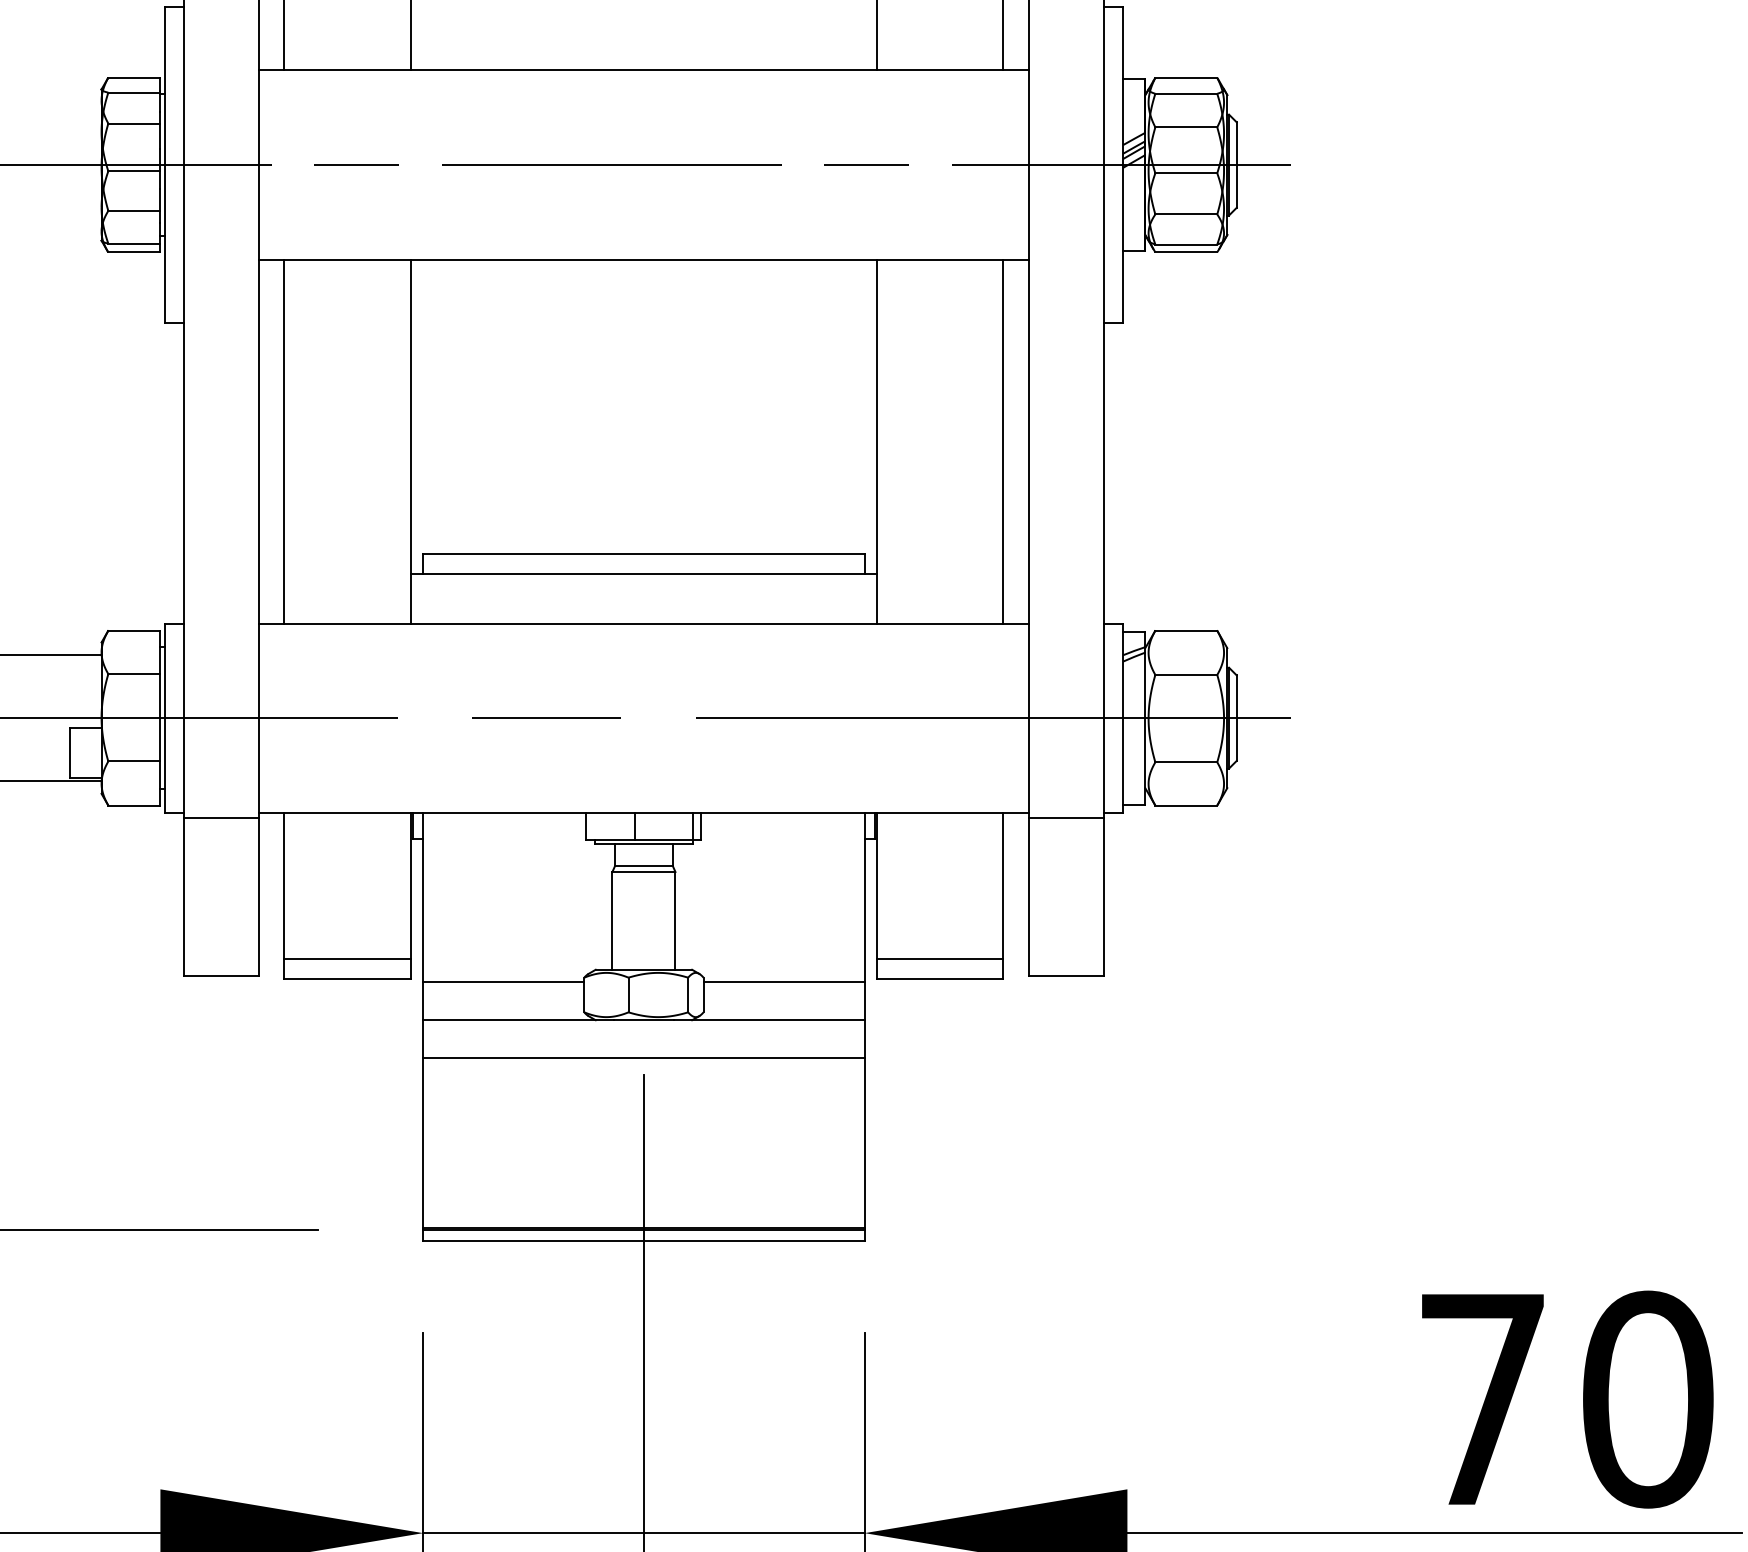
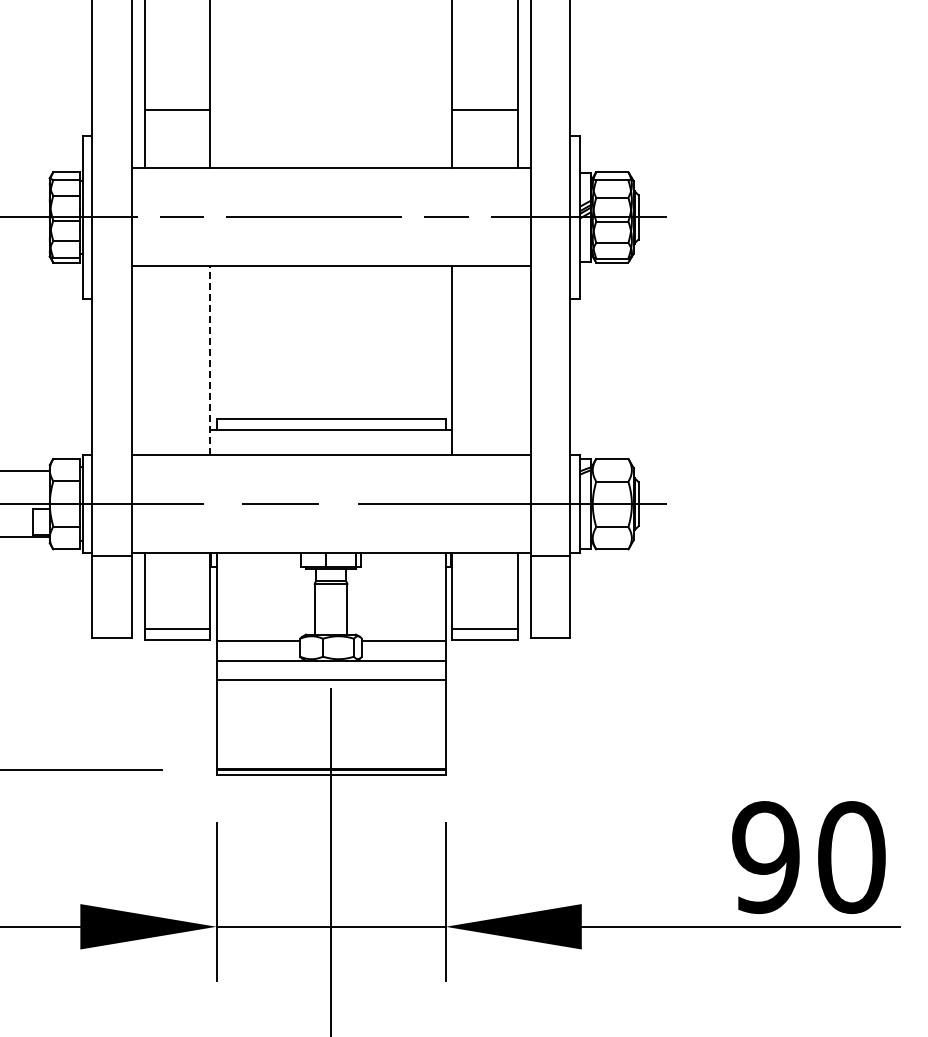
line: (284, 441) -> (144, 360), removed
line: (411, 441) -> (210, 360), solid -> dashed
line: (1003, 441) -> (517, 360), removed
text: (1481, 1399) -> (765, 857), 70 -> 90

